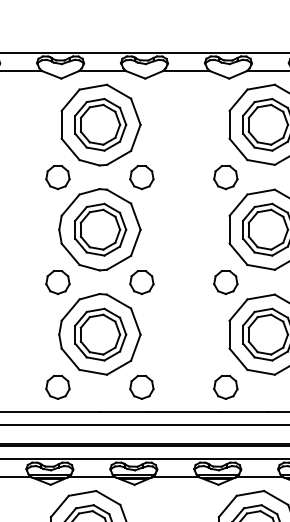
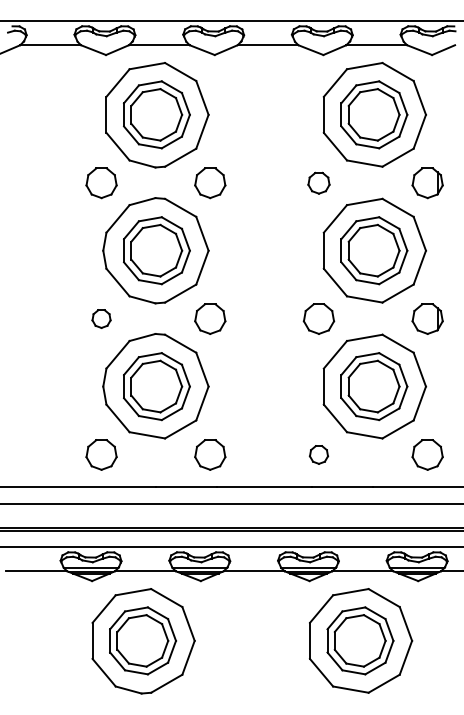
part: (225, 177) -> (318, 183), size x0.7
part: (57, 282) -> (101, 318), size x0.6
part: (225, 387) -> (318, 454), size x0.6

